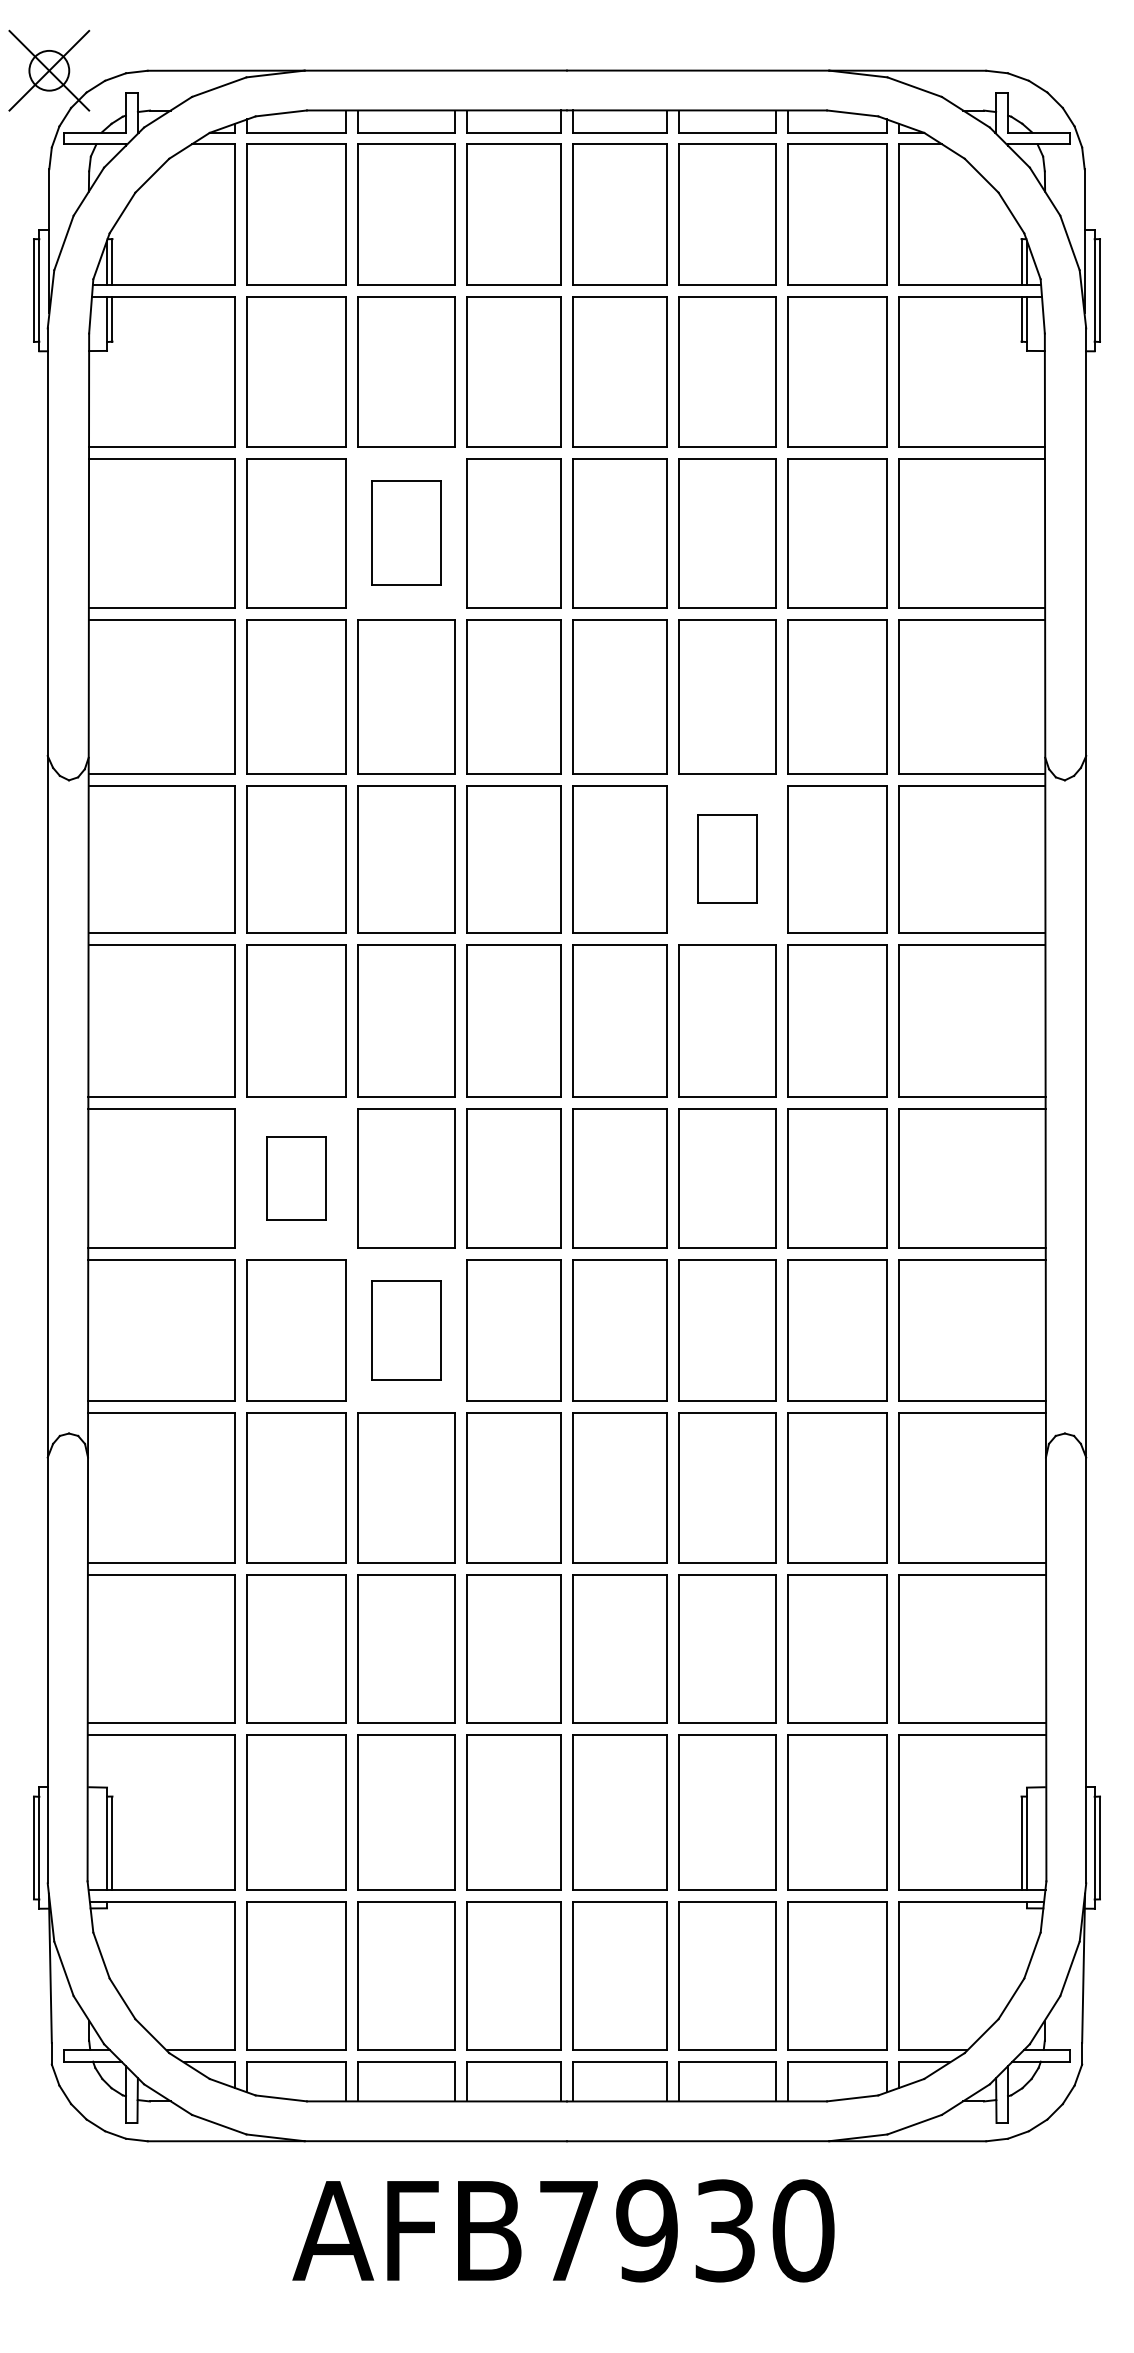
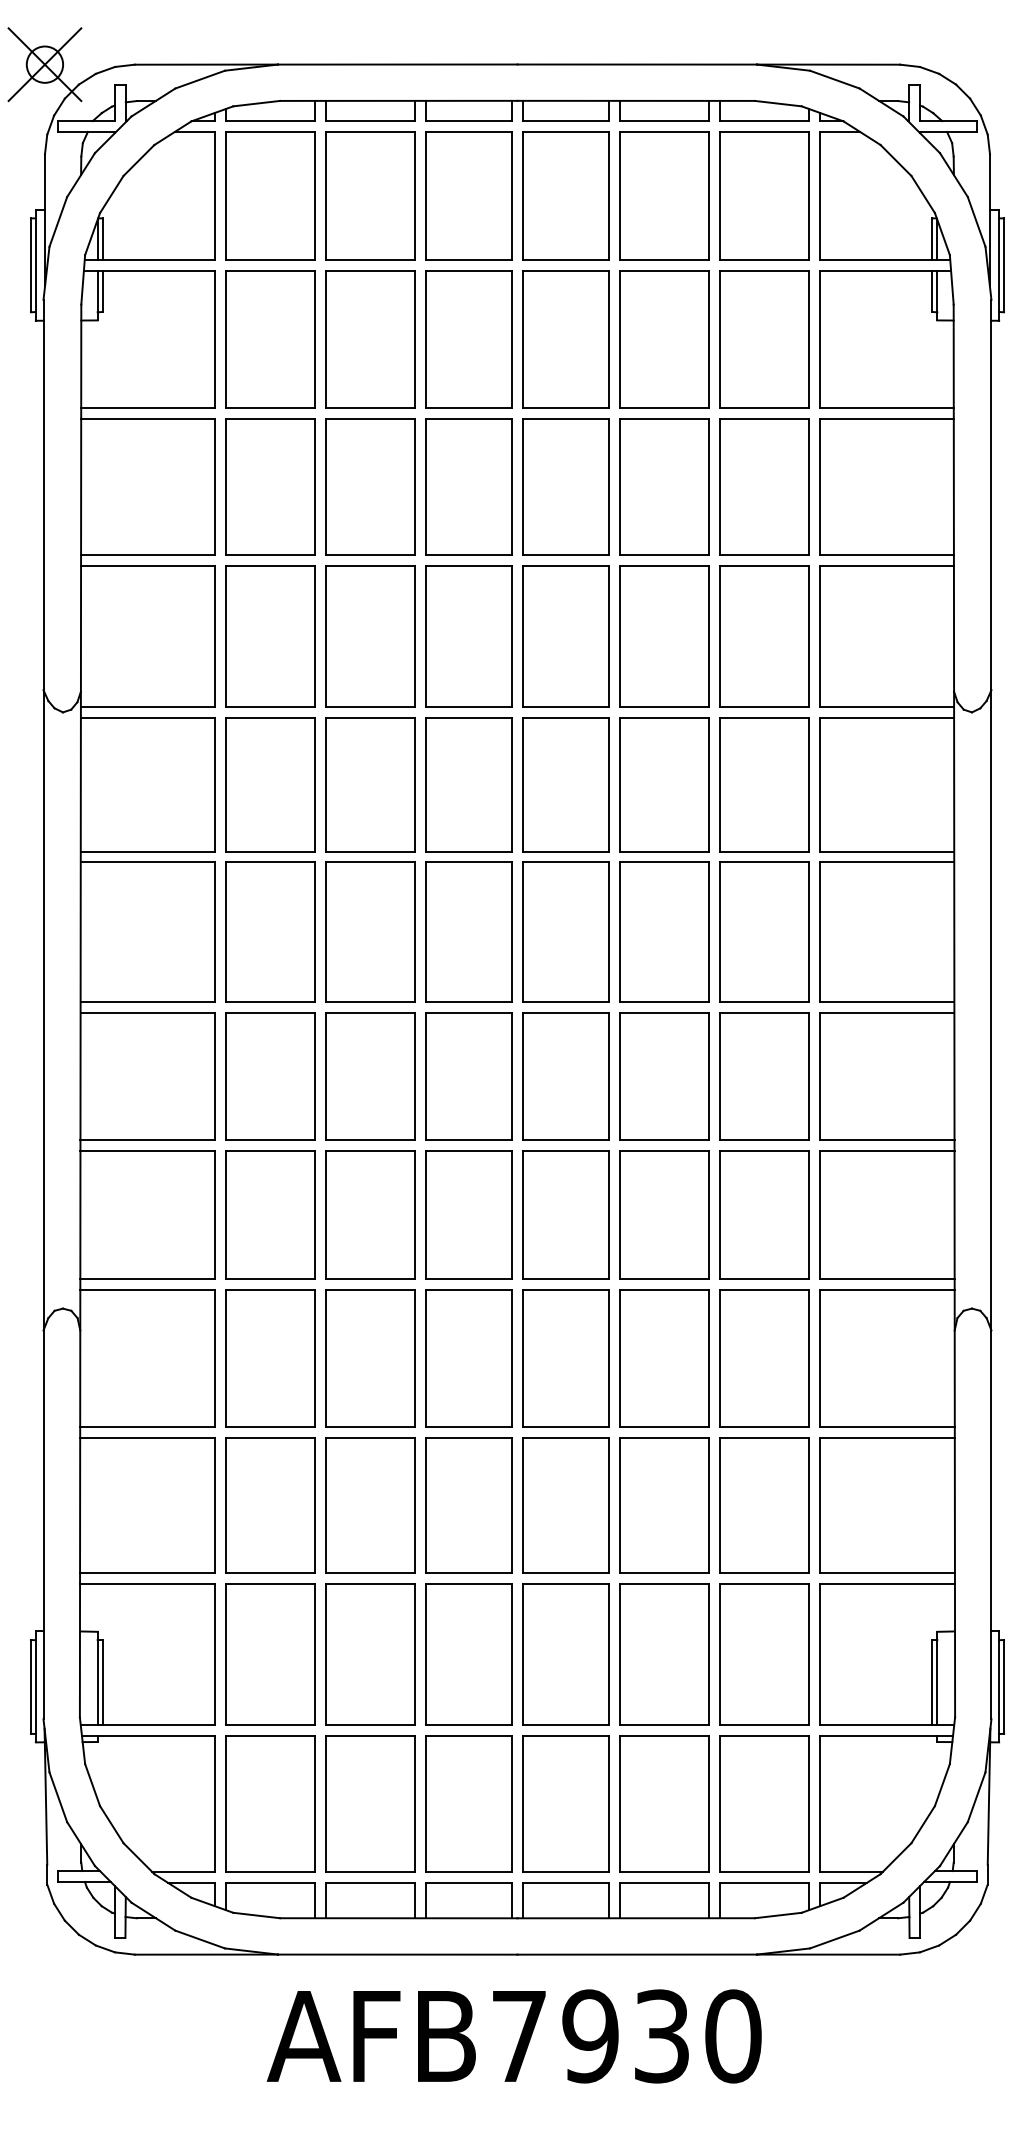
part: (406, 533) -> (370, 487), size x1.43
part: (727, 859) -> (664, 784), size x1.67
part: (296, 1178) -> (270, 1075), size x1.67
part: (406, 1330) -> (370, 1214), size x1.43

